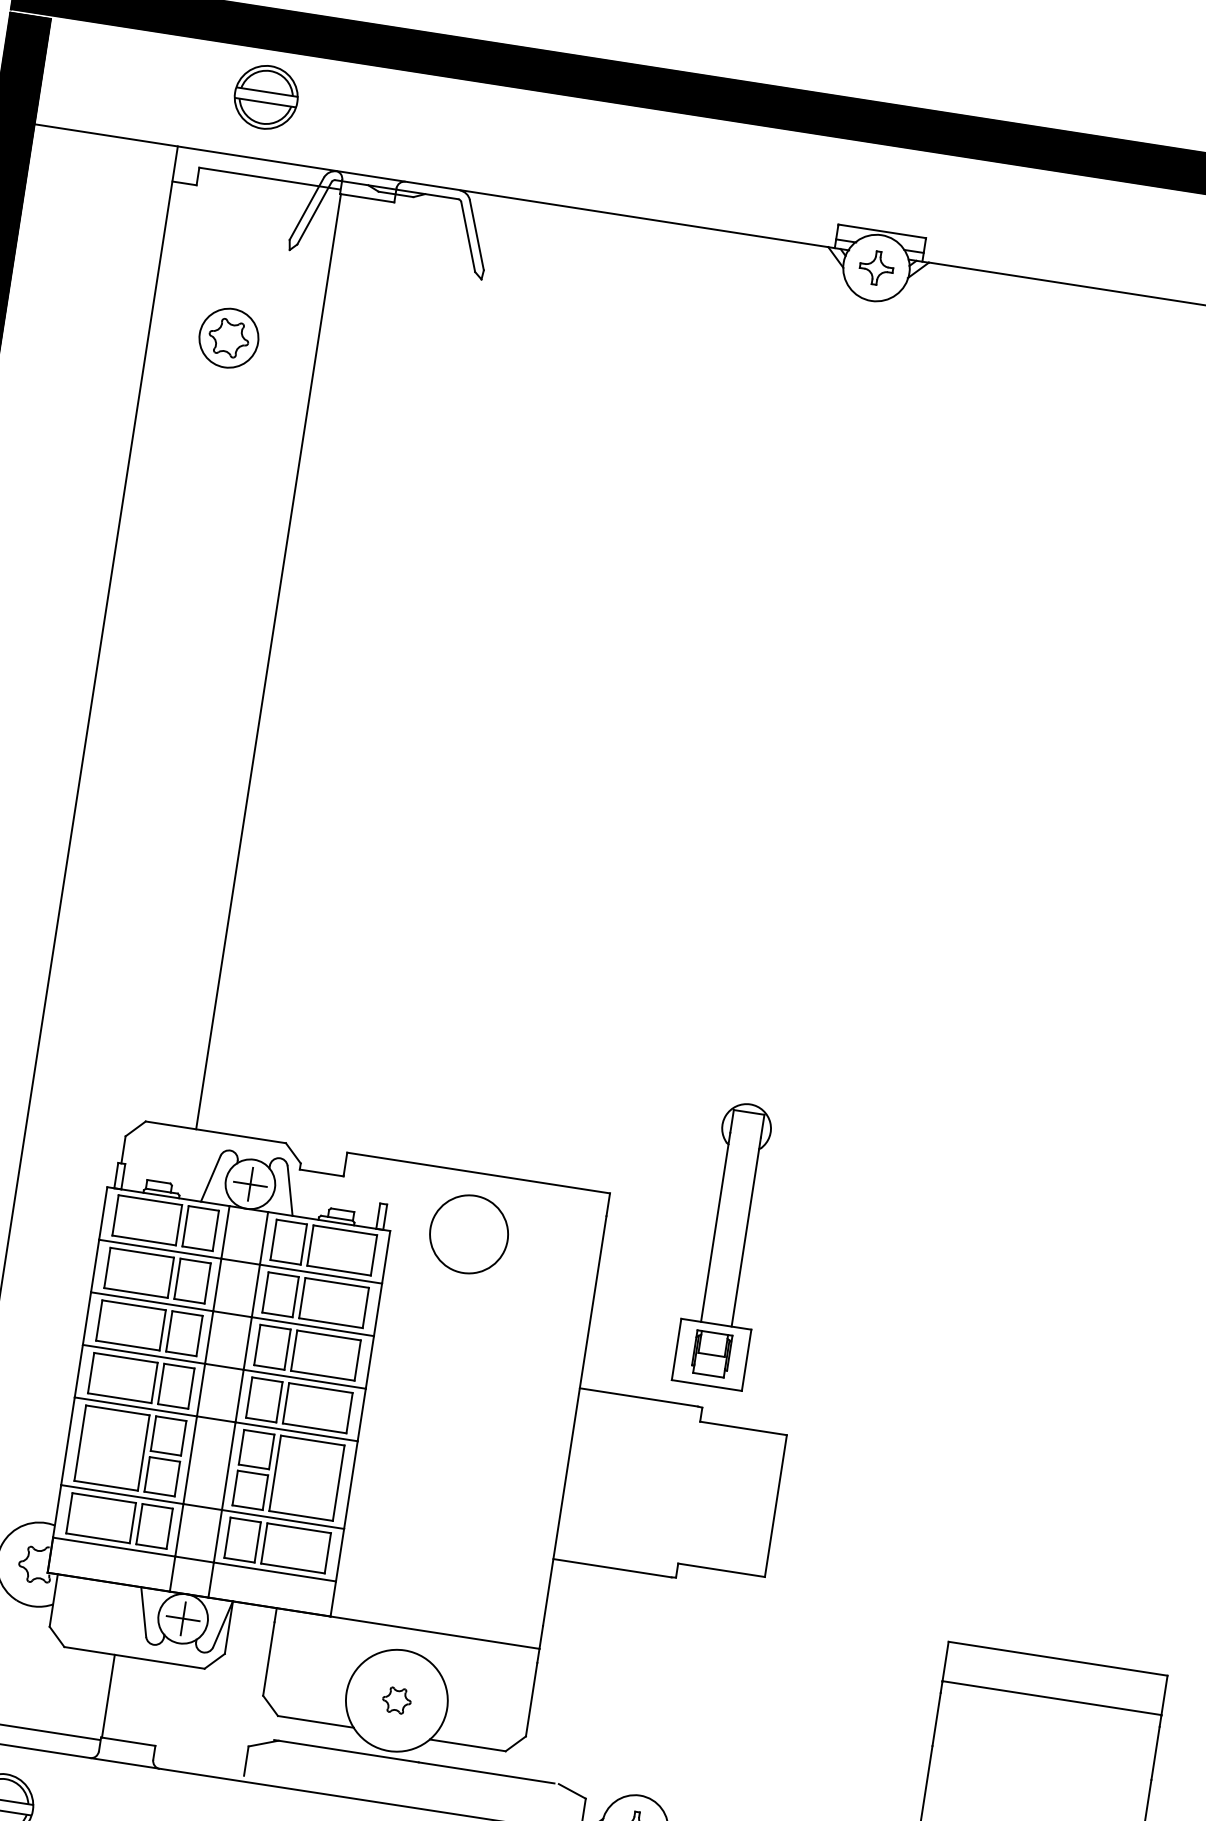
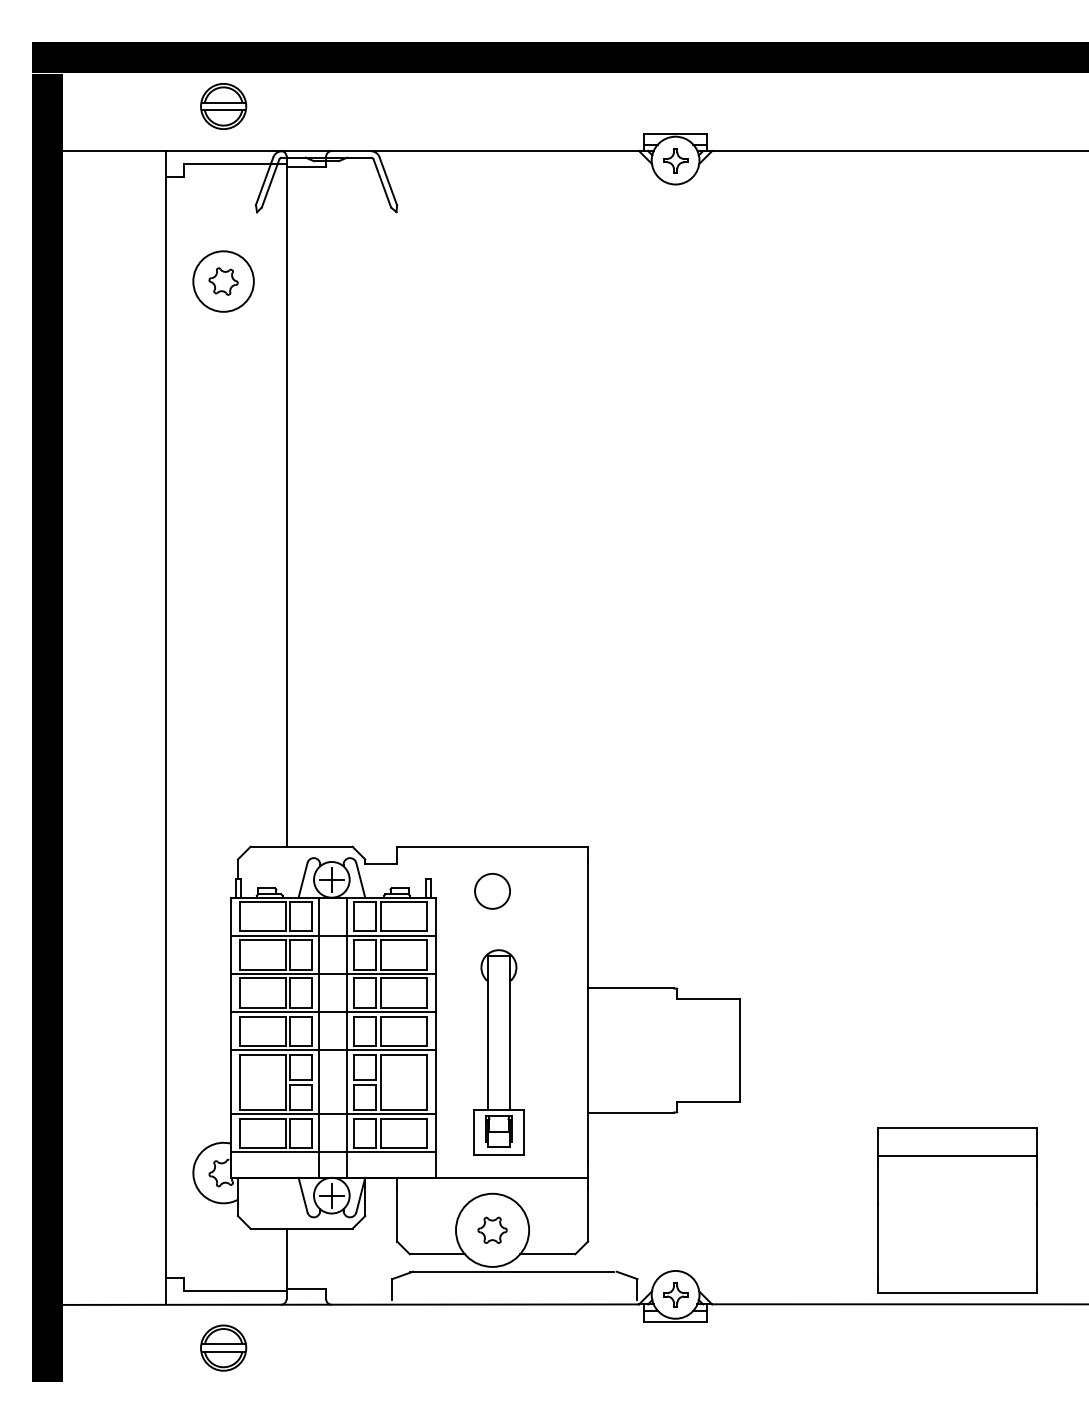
circle: (228, 338) -> (223, 281), size x1.43
circle: (469, 1233) -> (492, 890), size x0.62
part: (727, 1245) -> (498, 1052), moved
part: (396, 1699) -> (492, 1229), size x1.43

